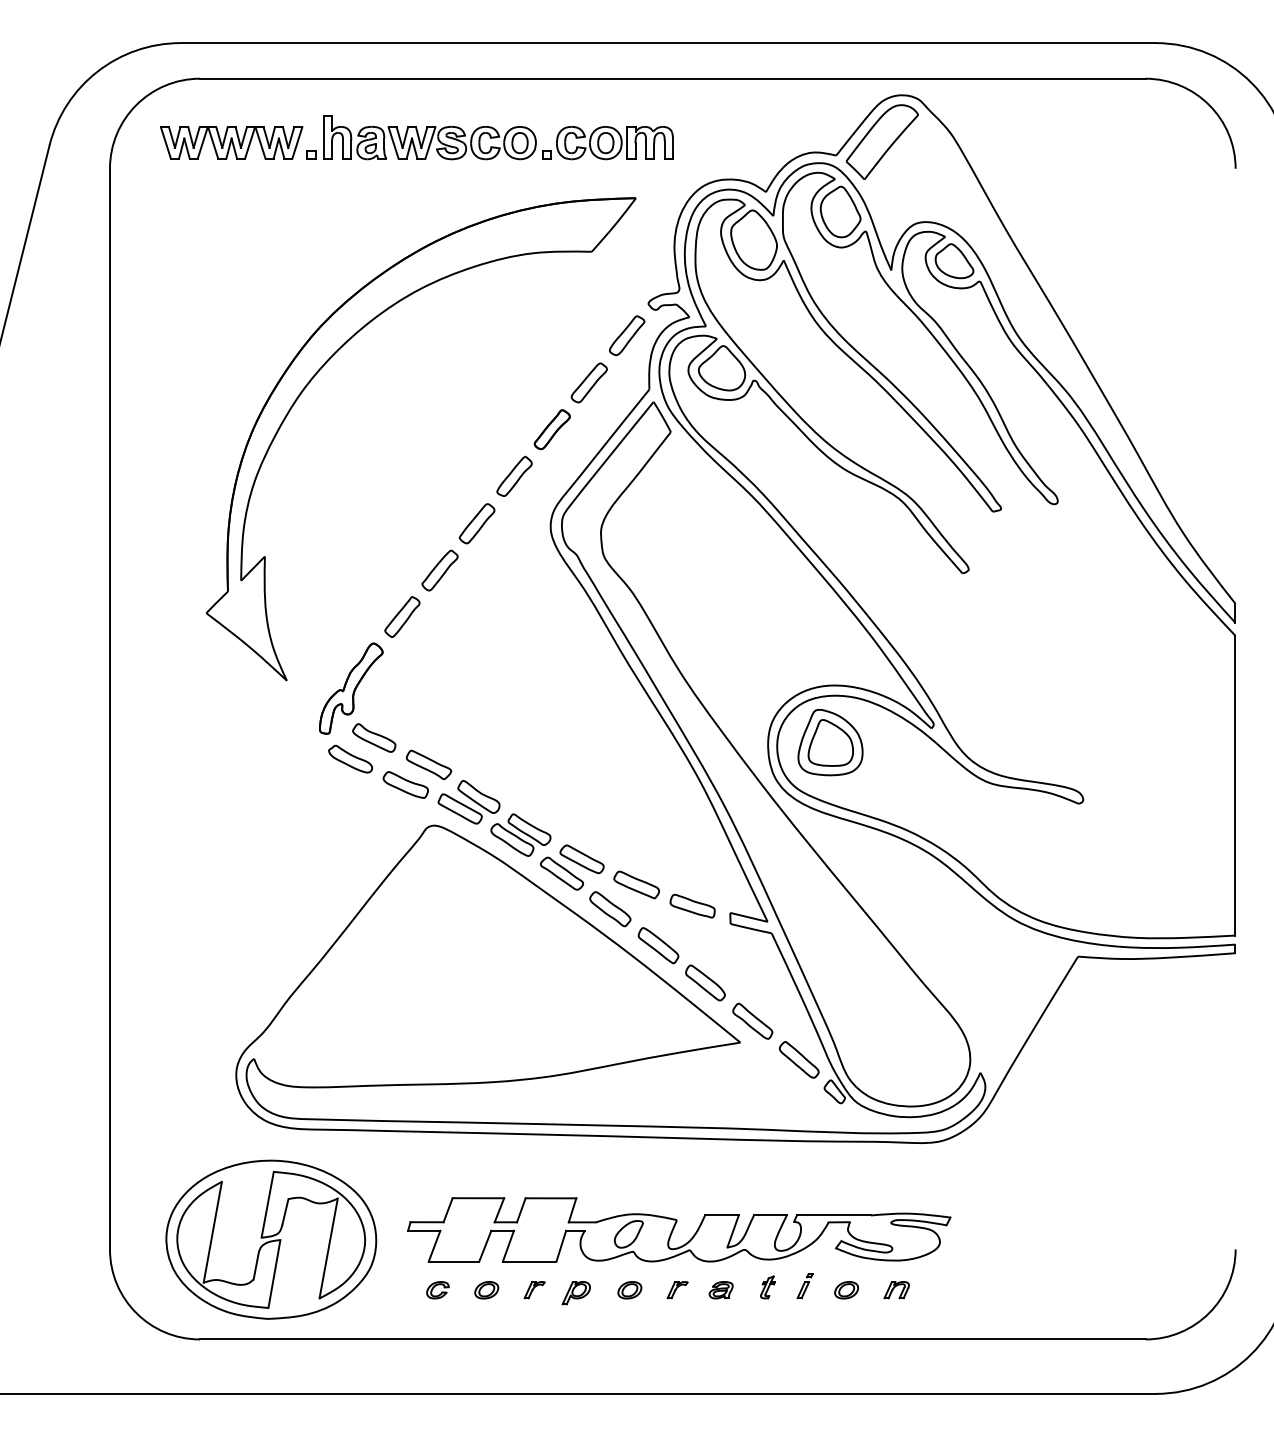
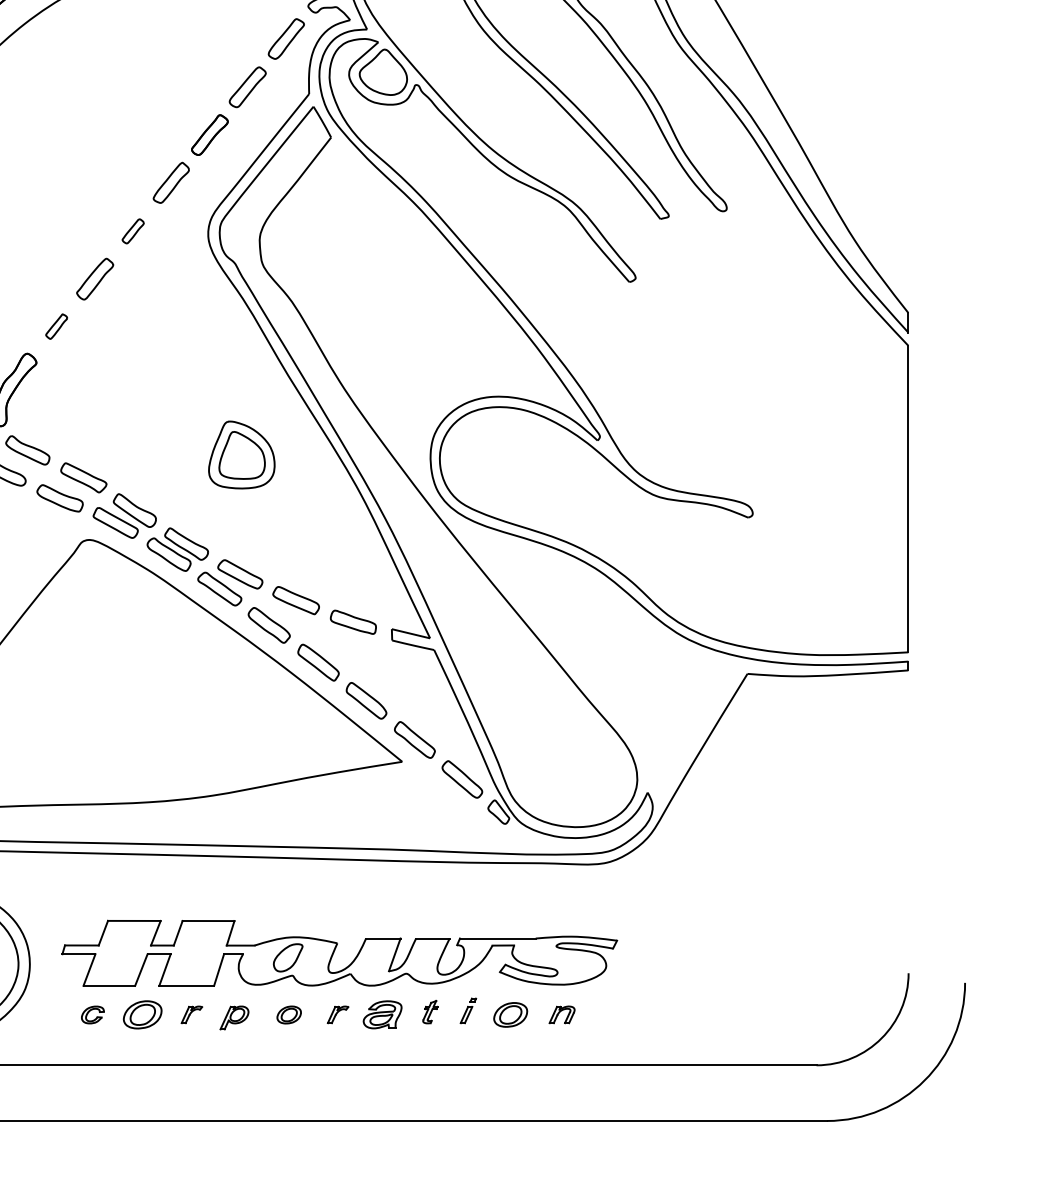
part: (477, 523) -> (133, 231), size x0.6
part: (402, 616) -> (56, 326), size x0.6
part: (830, 742) -> (241, 454), moved
part: (486, 1290) -> (142, 1015), size x1.6
part: (720, 1290) -> (381, 1015), size x1.6
part: (846, 1290) -> (510, 1015), size x1.4

